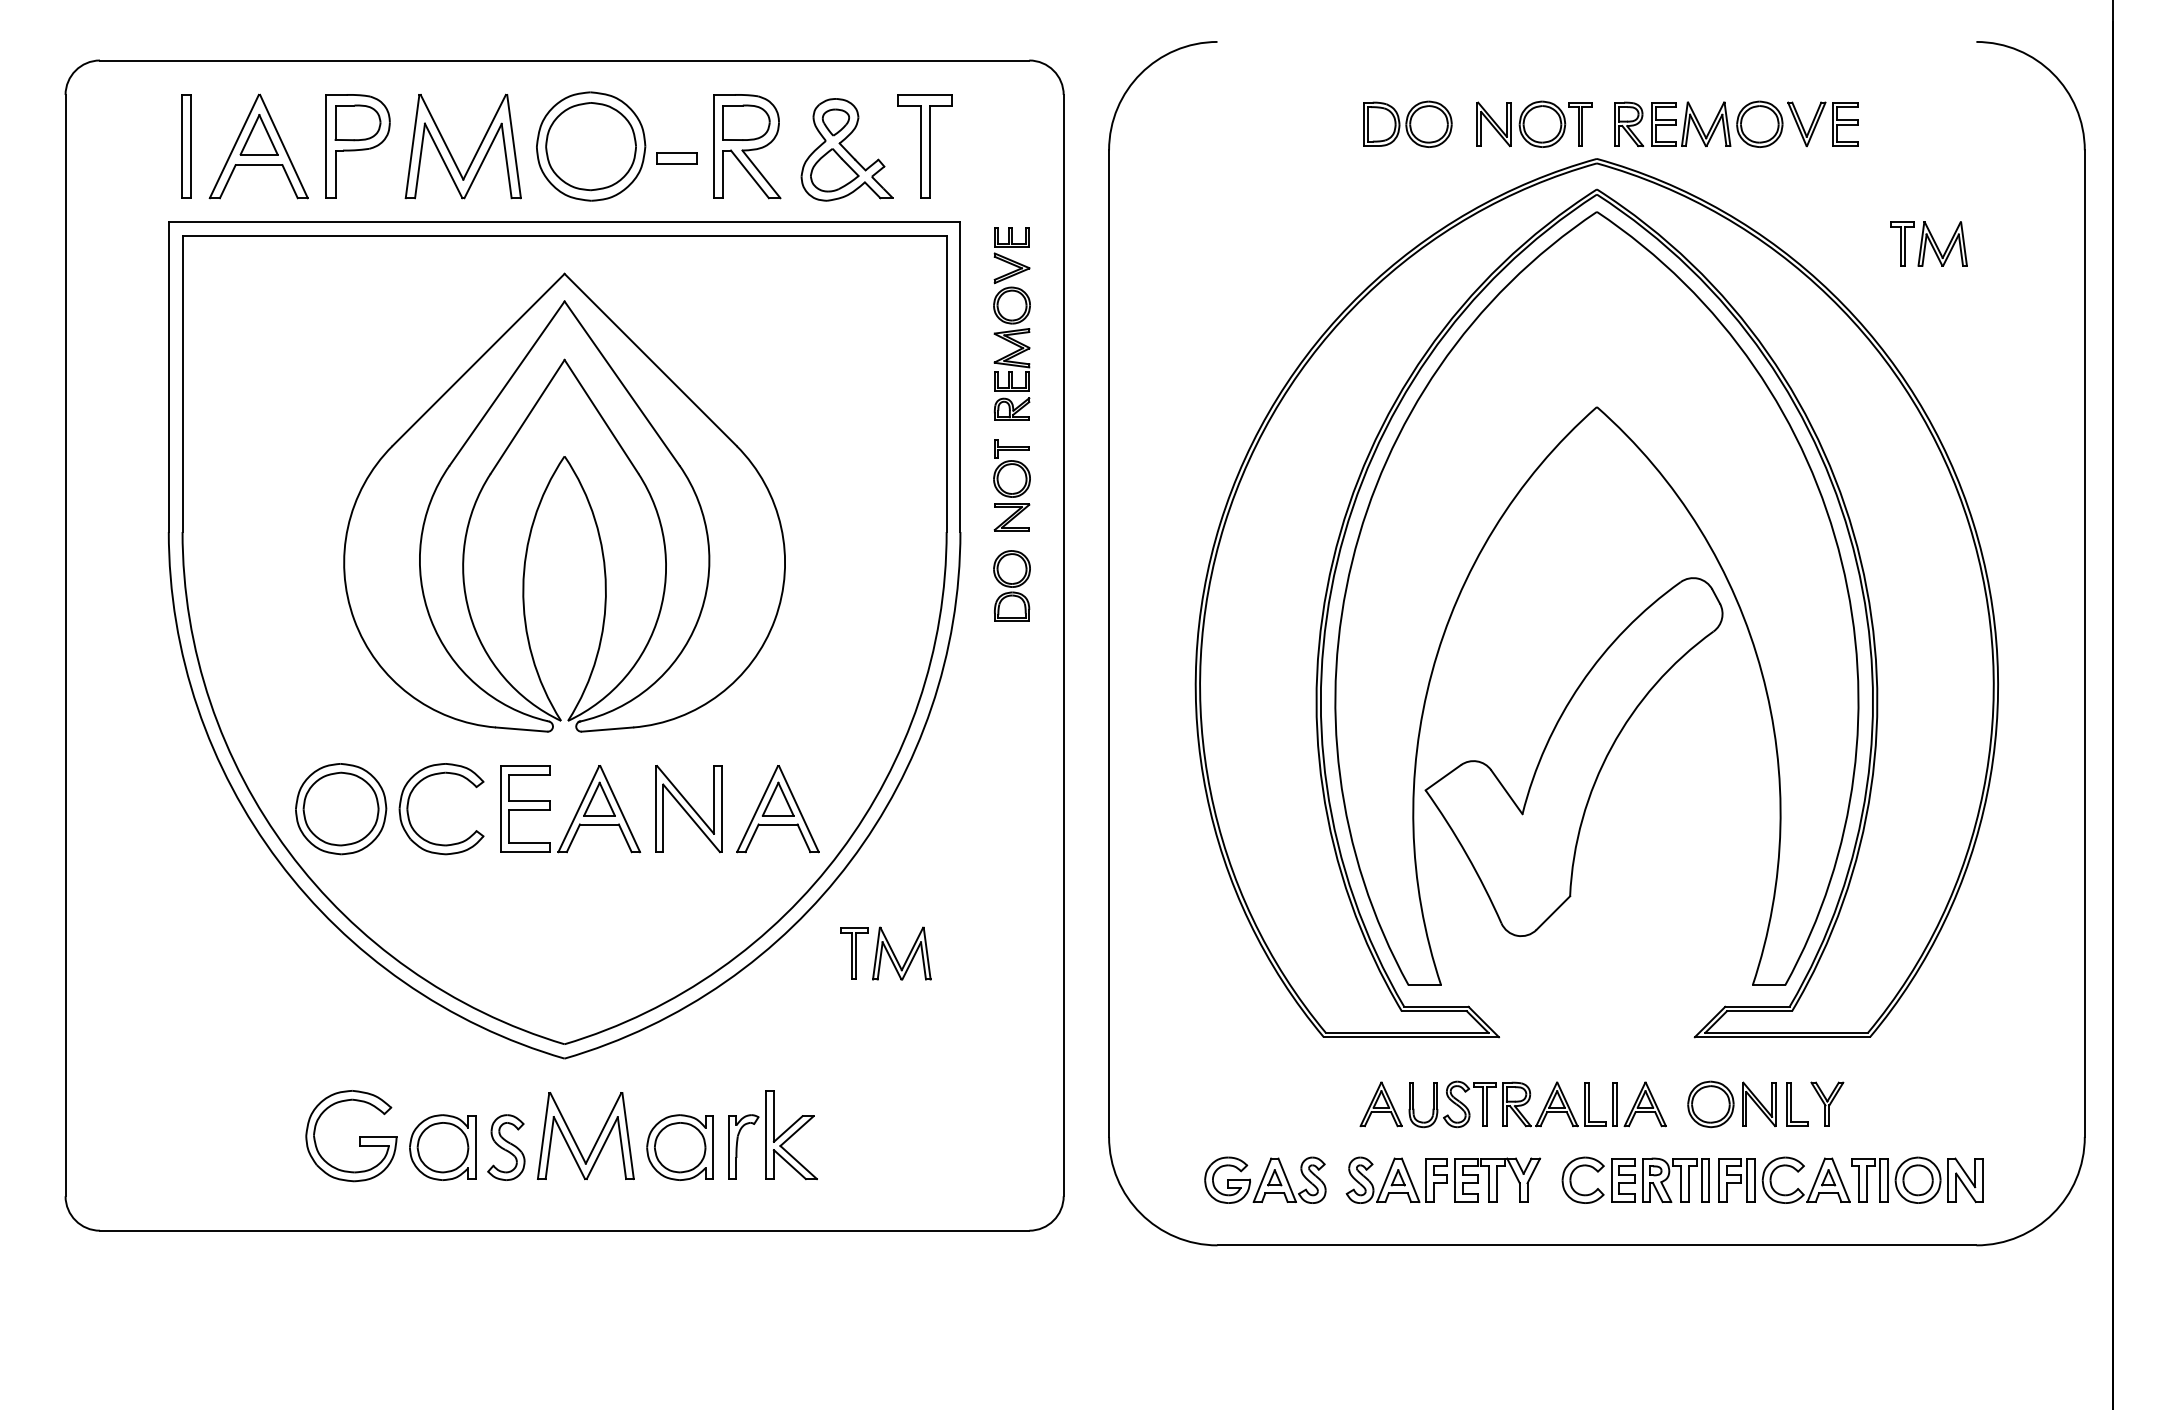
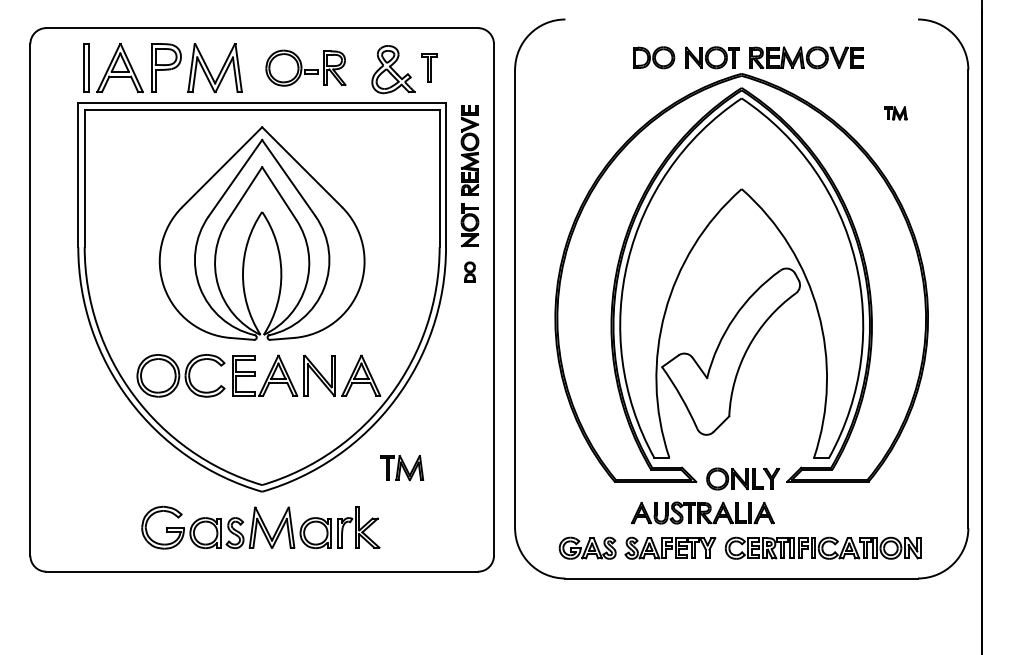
part: (924, 145) -> (429, 67), size x0.6
part: (657, 147) -> (305, 68), size x0.7
part: (1927, 244) -> (895, 113), size x0.6
part: (1010, 584) -> (469, 271), size x0.6
part: (886, 952) -> (402, 467), moved
part: (1766, 1103) -> (743, 478), moved

